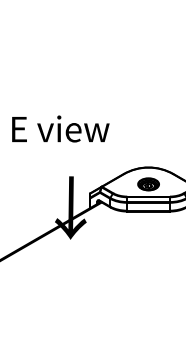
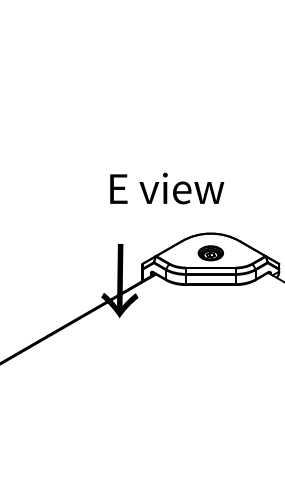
text: (61, 128) -> (167, 188), moved

